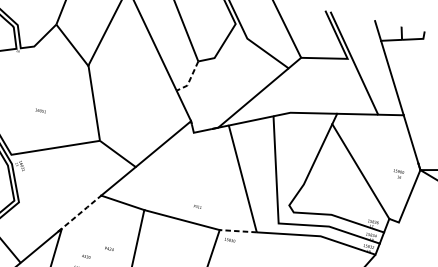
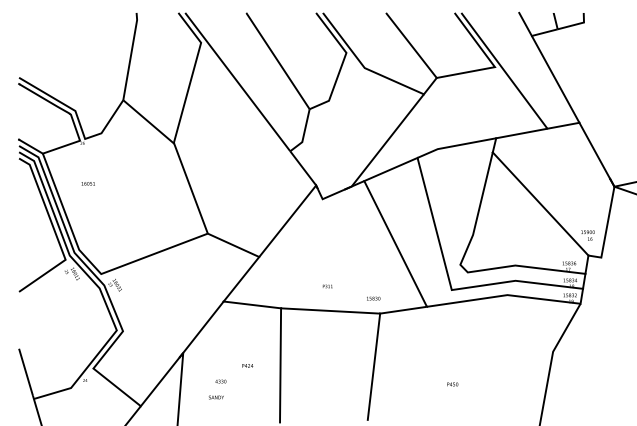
line: (189, 80) -> (303, 135), dashed -> solid
text: (40, 110) -> (87, 183), moved
text: (397, 174) -> (587, 235), moved
text: (197, 206) -> (327, 286), moved
line: (80, 213) -> (202, 329), dashed -> solid
line: (238, 231) -> (403, 310), dashed -> solid
text: (229, 240) -> (373, 298), moved

